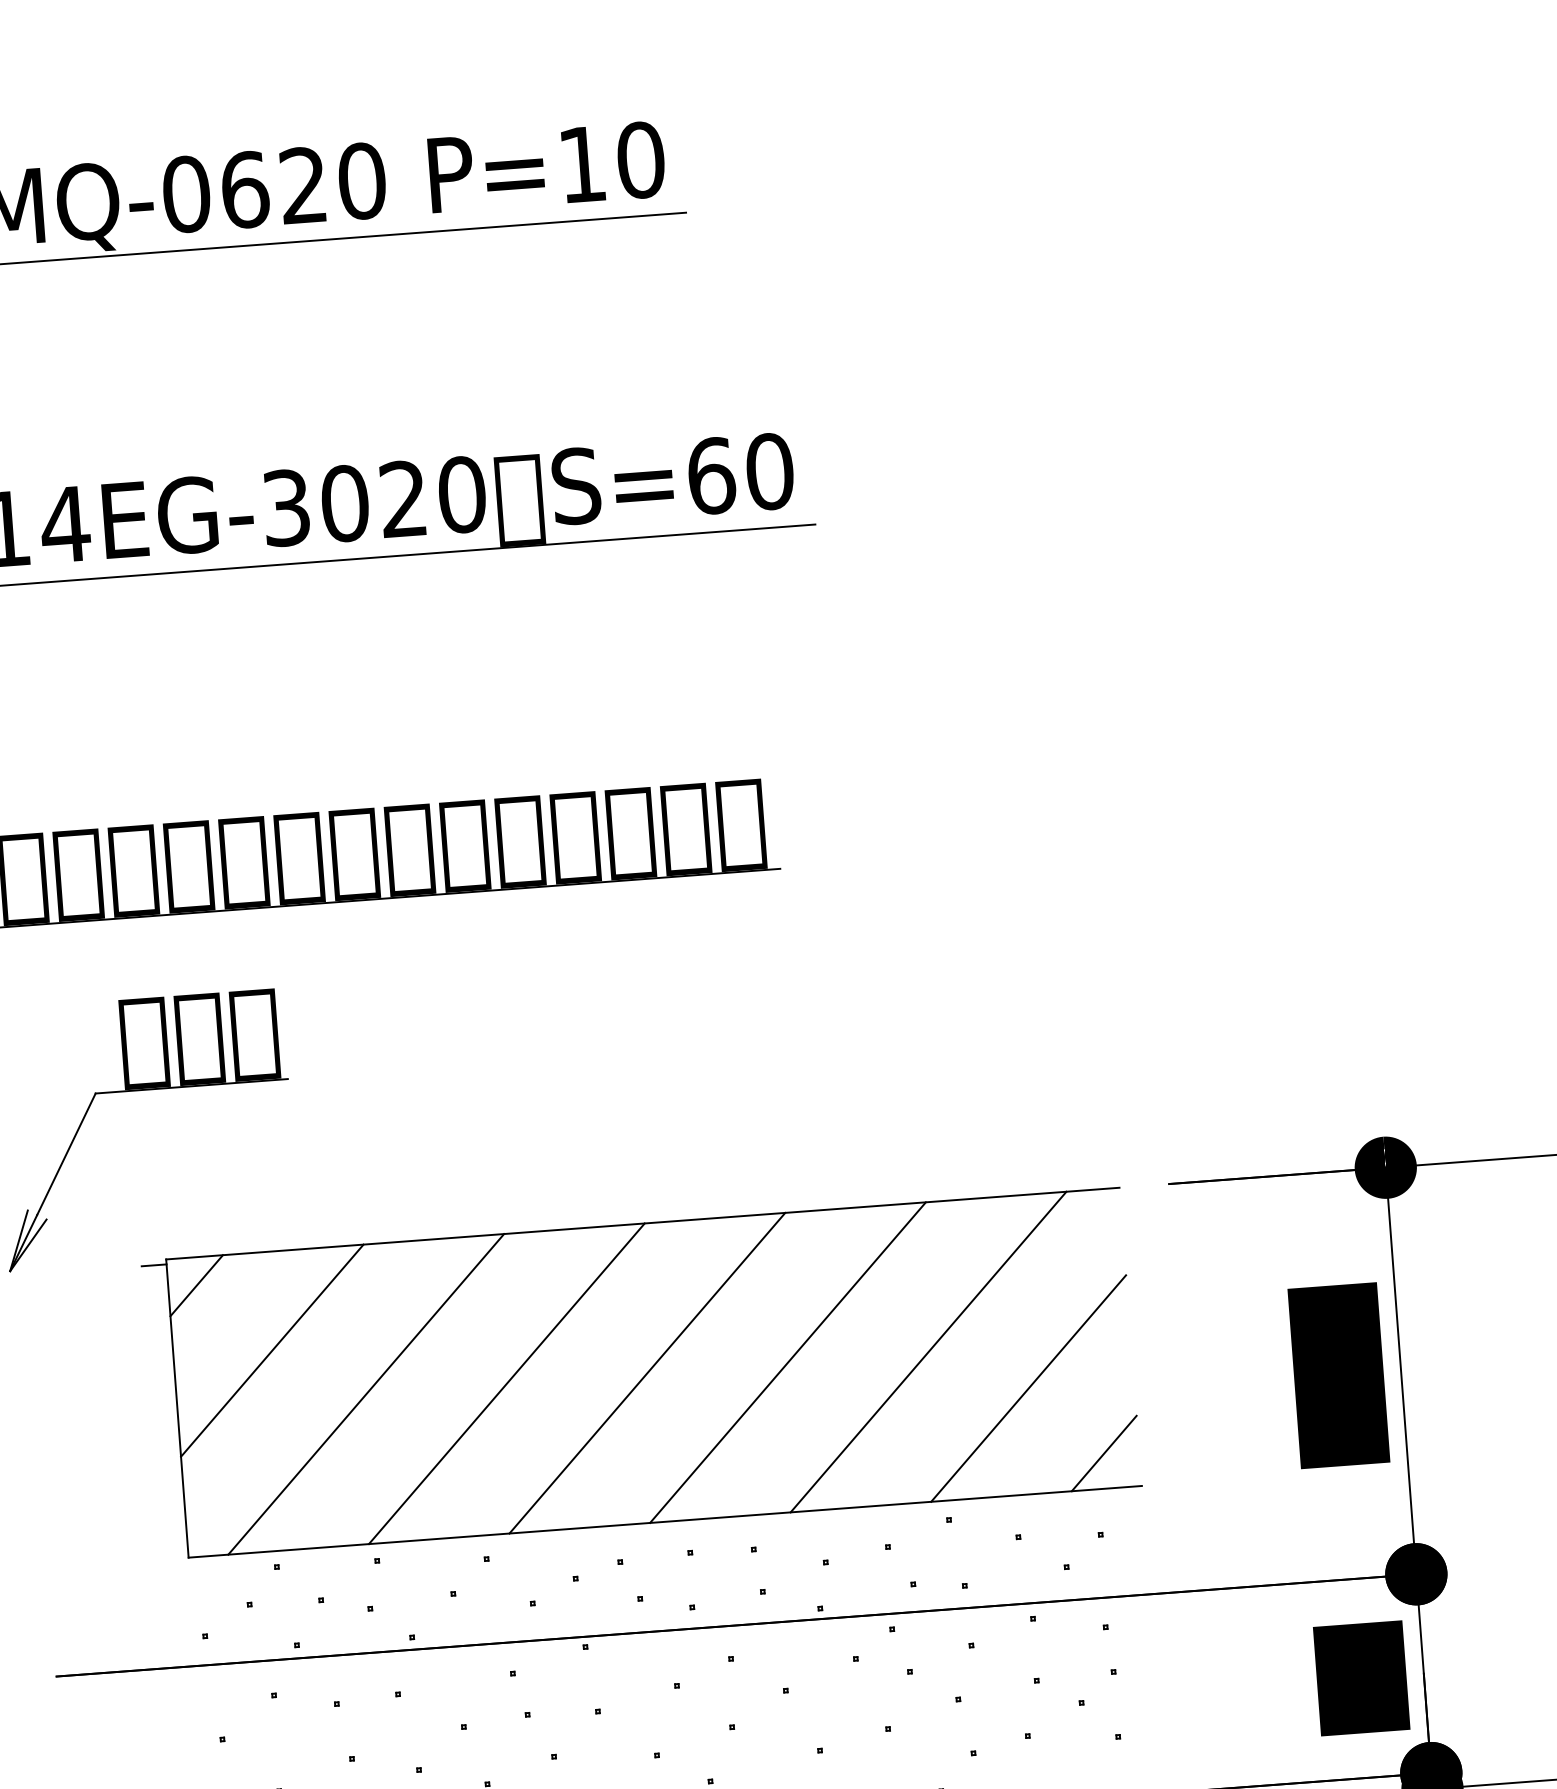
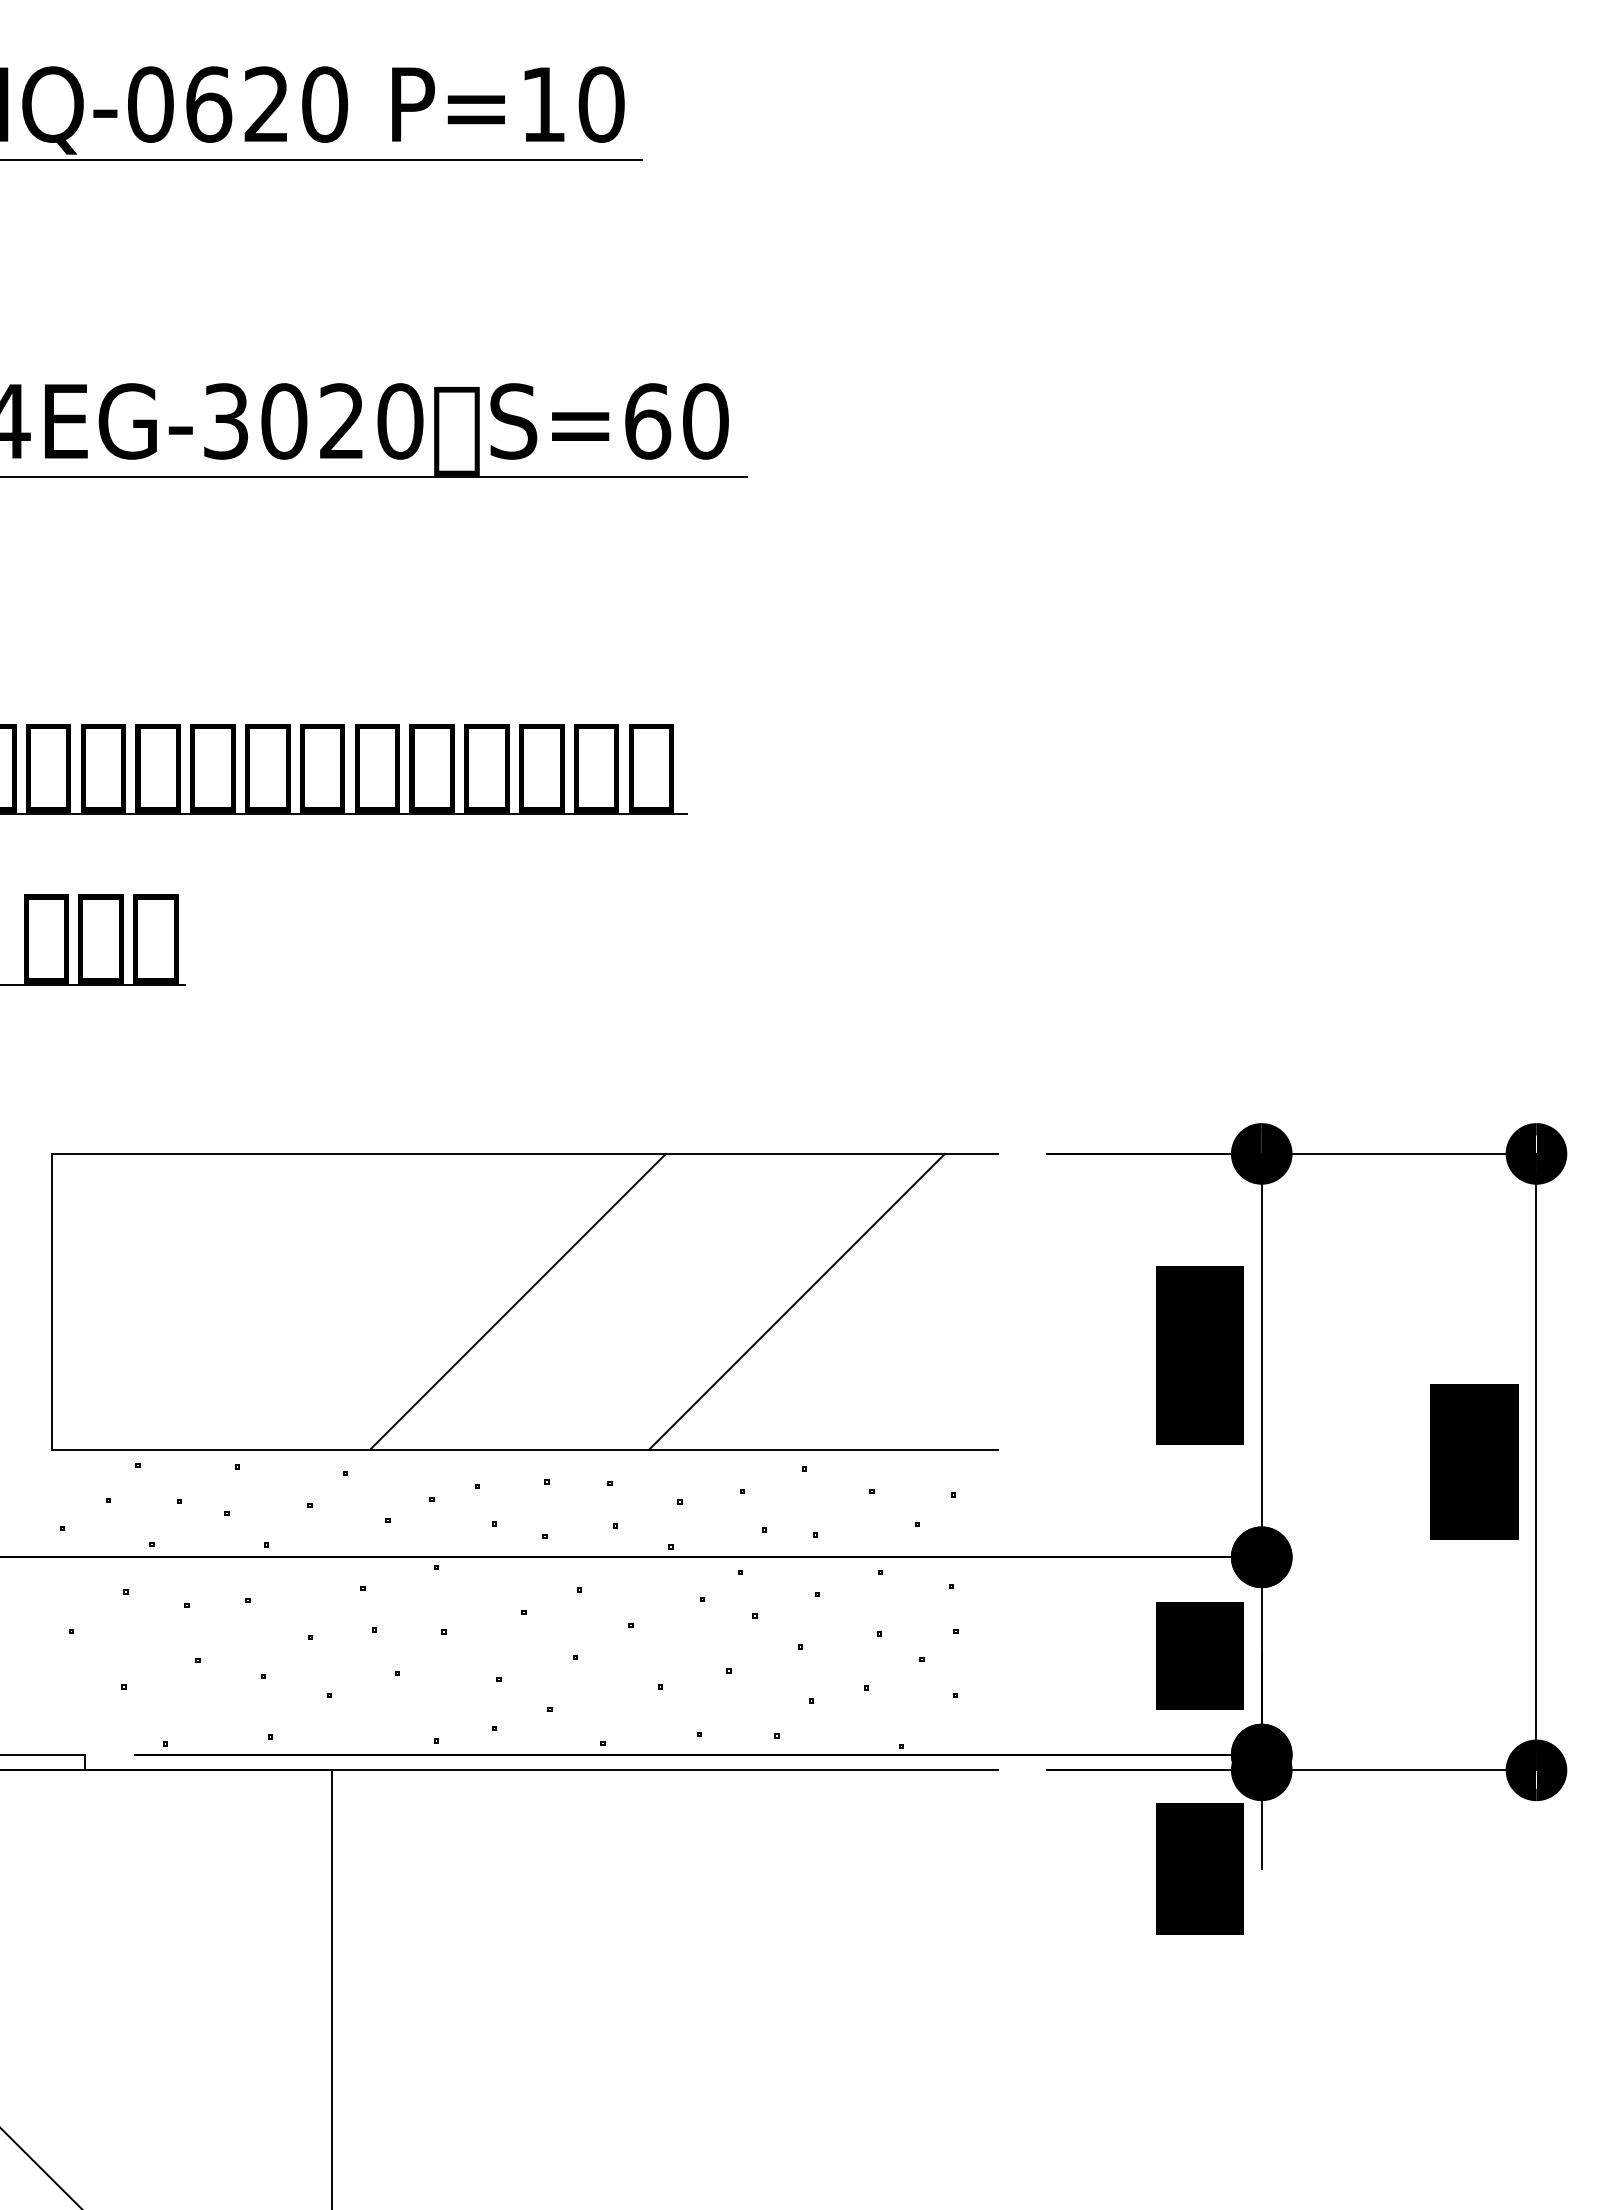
line: (154, 1264) -> (39, 1158), removed
line: (196, 1285) -> (79, 1181), removed
line: (272, 1350) -> (149, 1251), removed
line: (787, 1362) -> (657, 1301), removed
line: (506, 1383) -> (378, 1301), removed
line: (1028, 1387) -> (892, 1344), removed
line: (365, 1394) -> (238, 1301), removed
line: (1103, 1453) -> (962, 1414), removed

